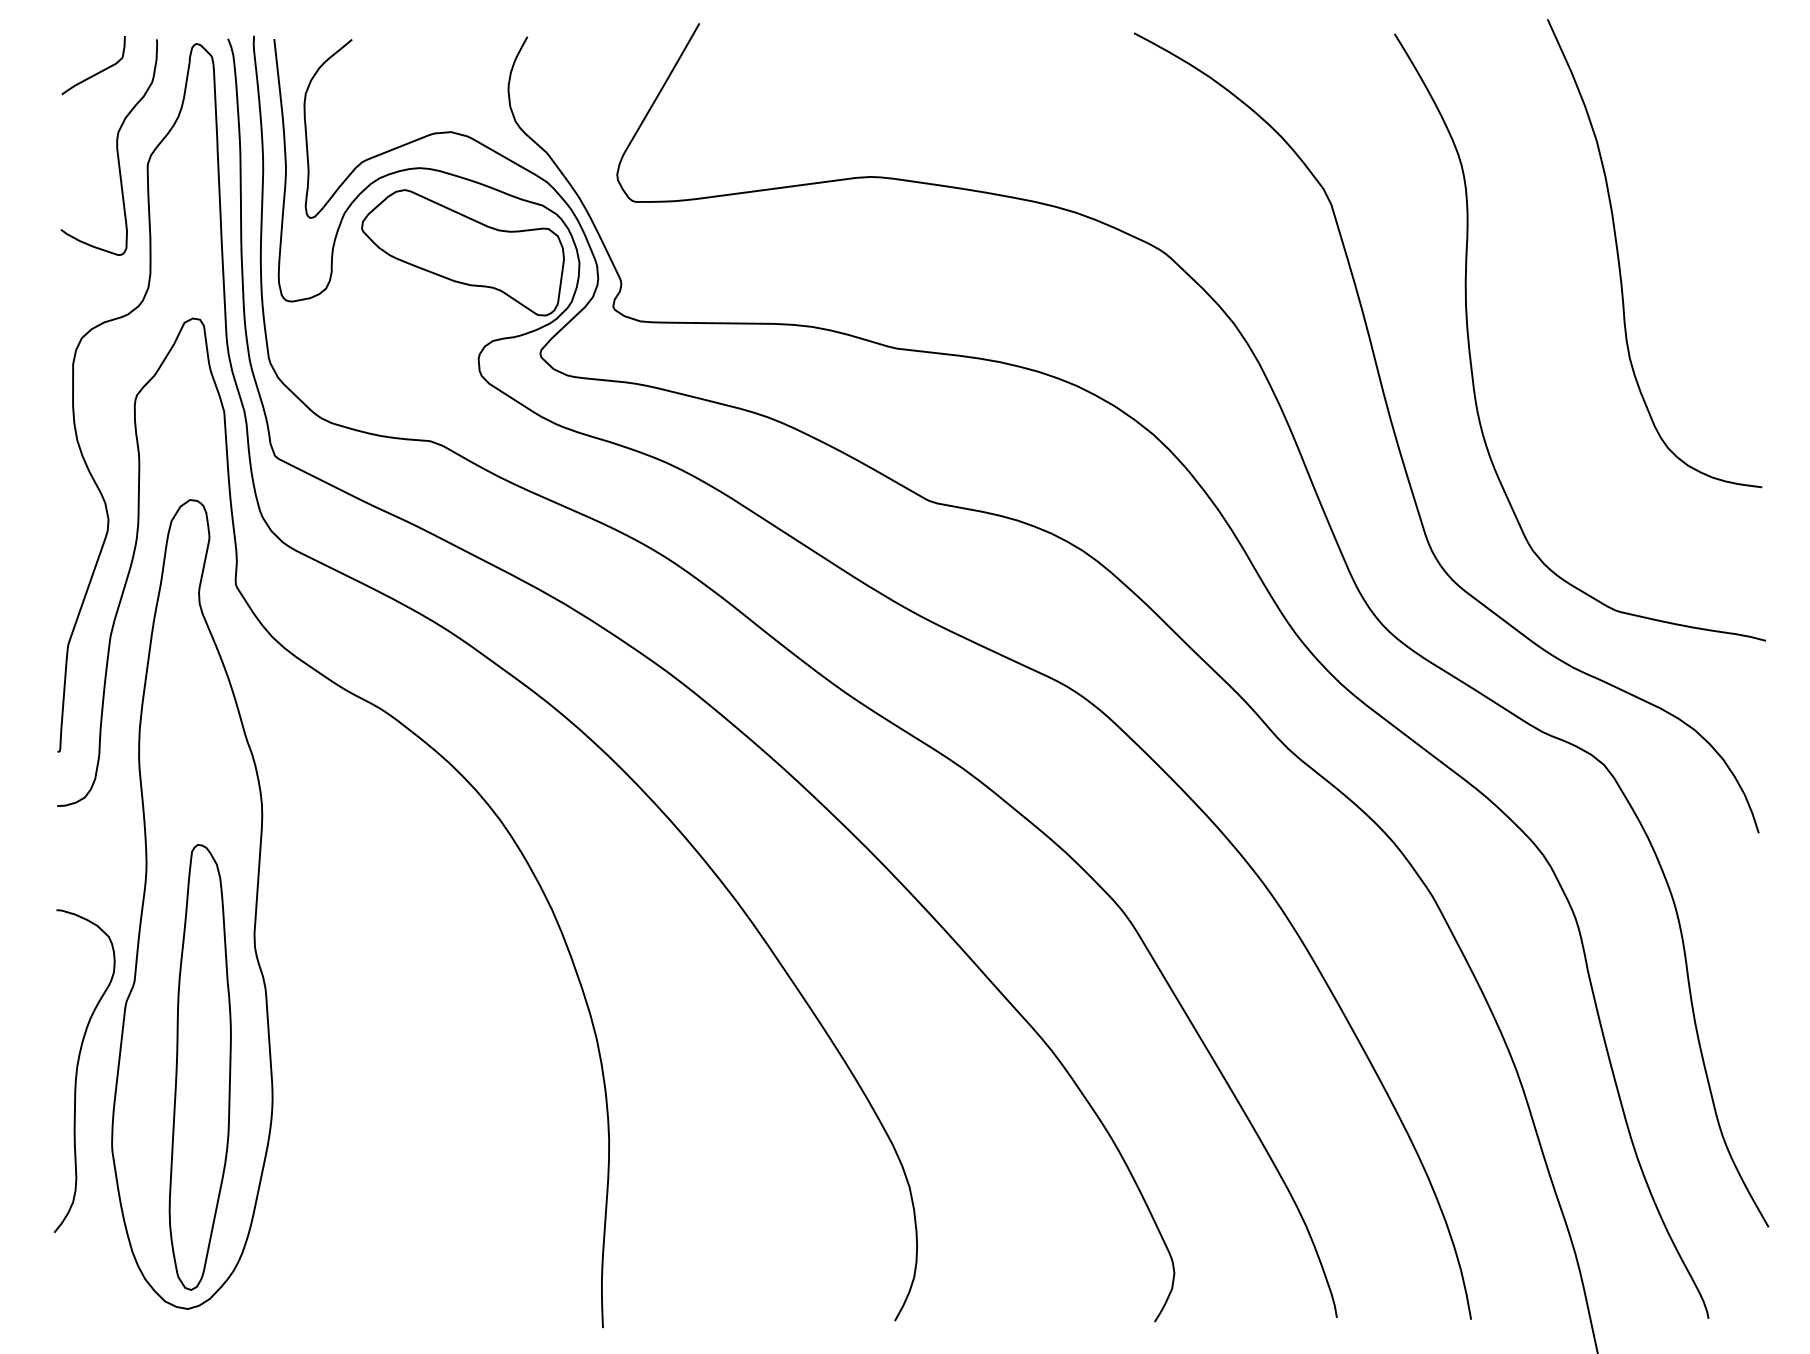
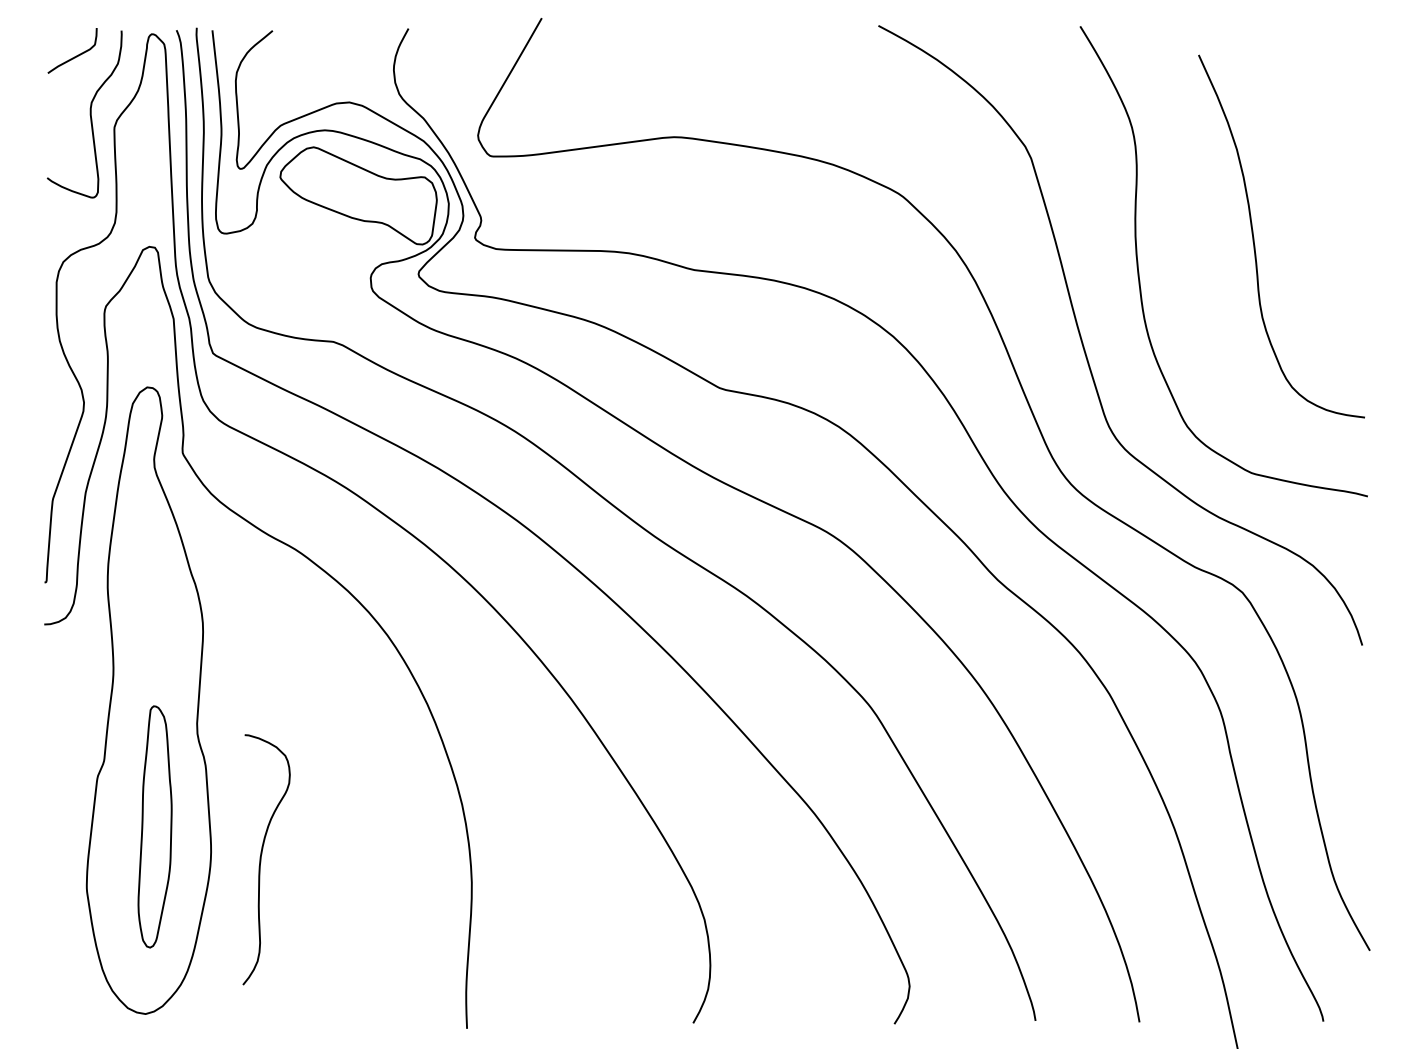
curve: (1619, 254) -> (1254, 237), moved
part: (199, 1066) -> (154, 826), size x0.7
curve: (78, 1070) -> (261, 859), moved

